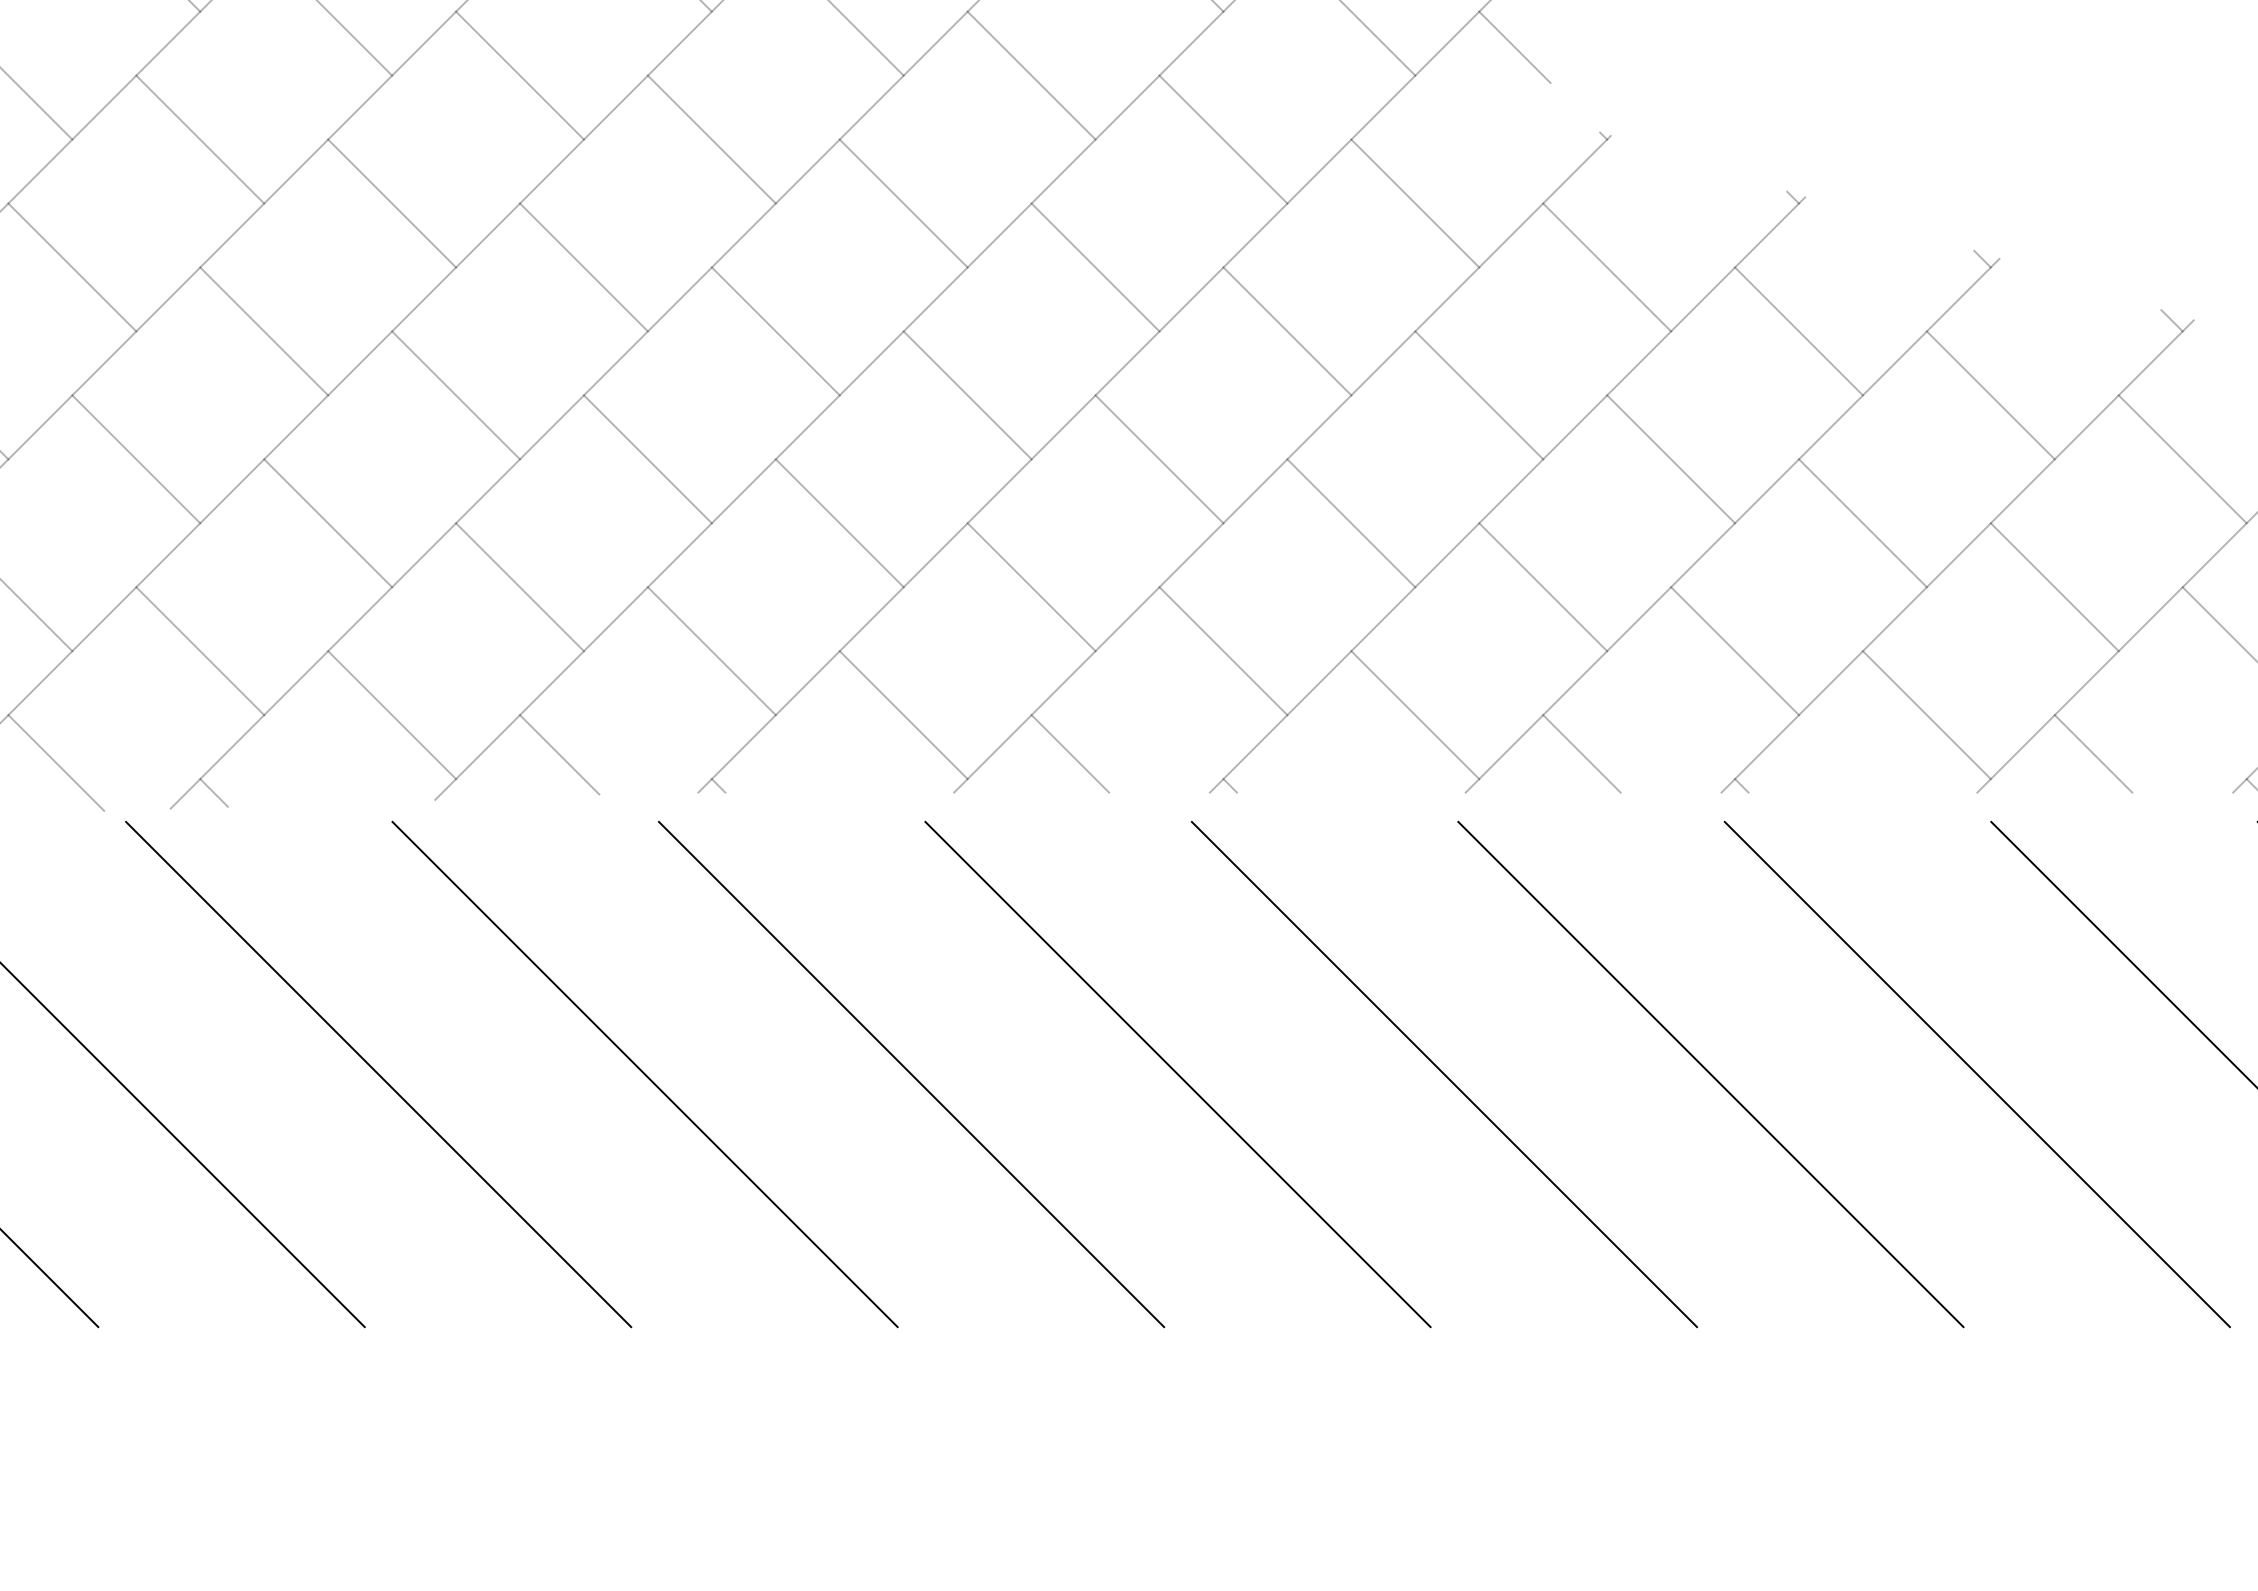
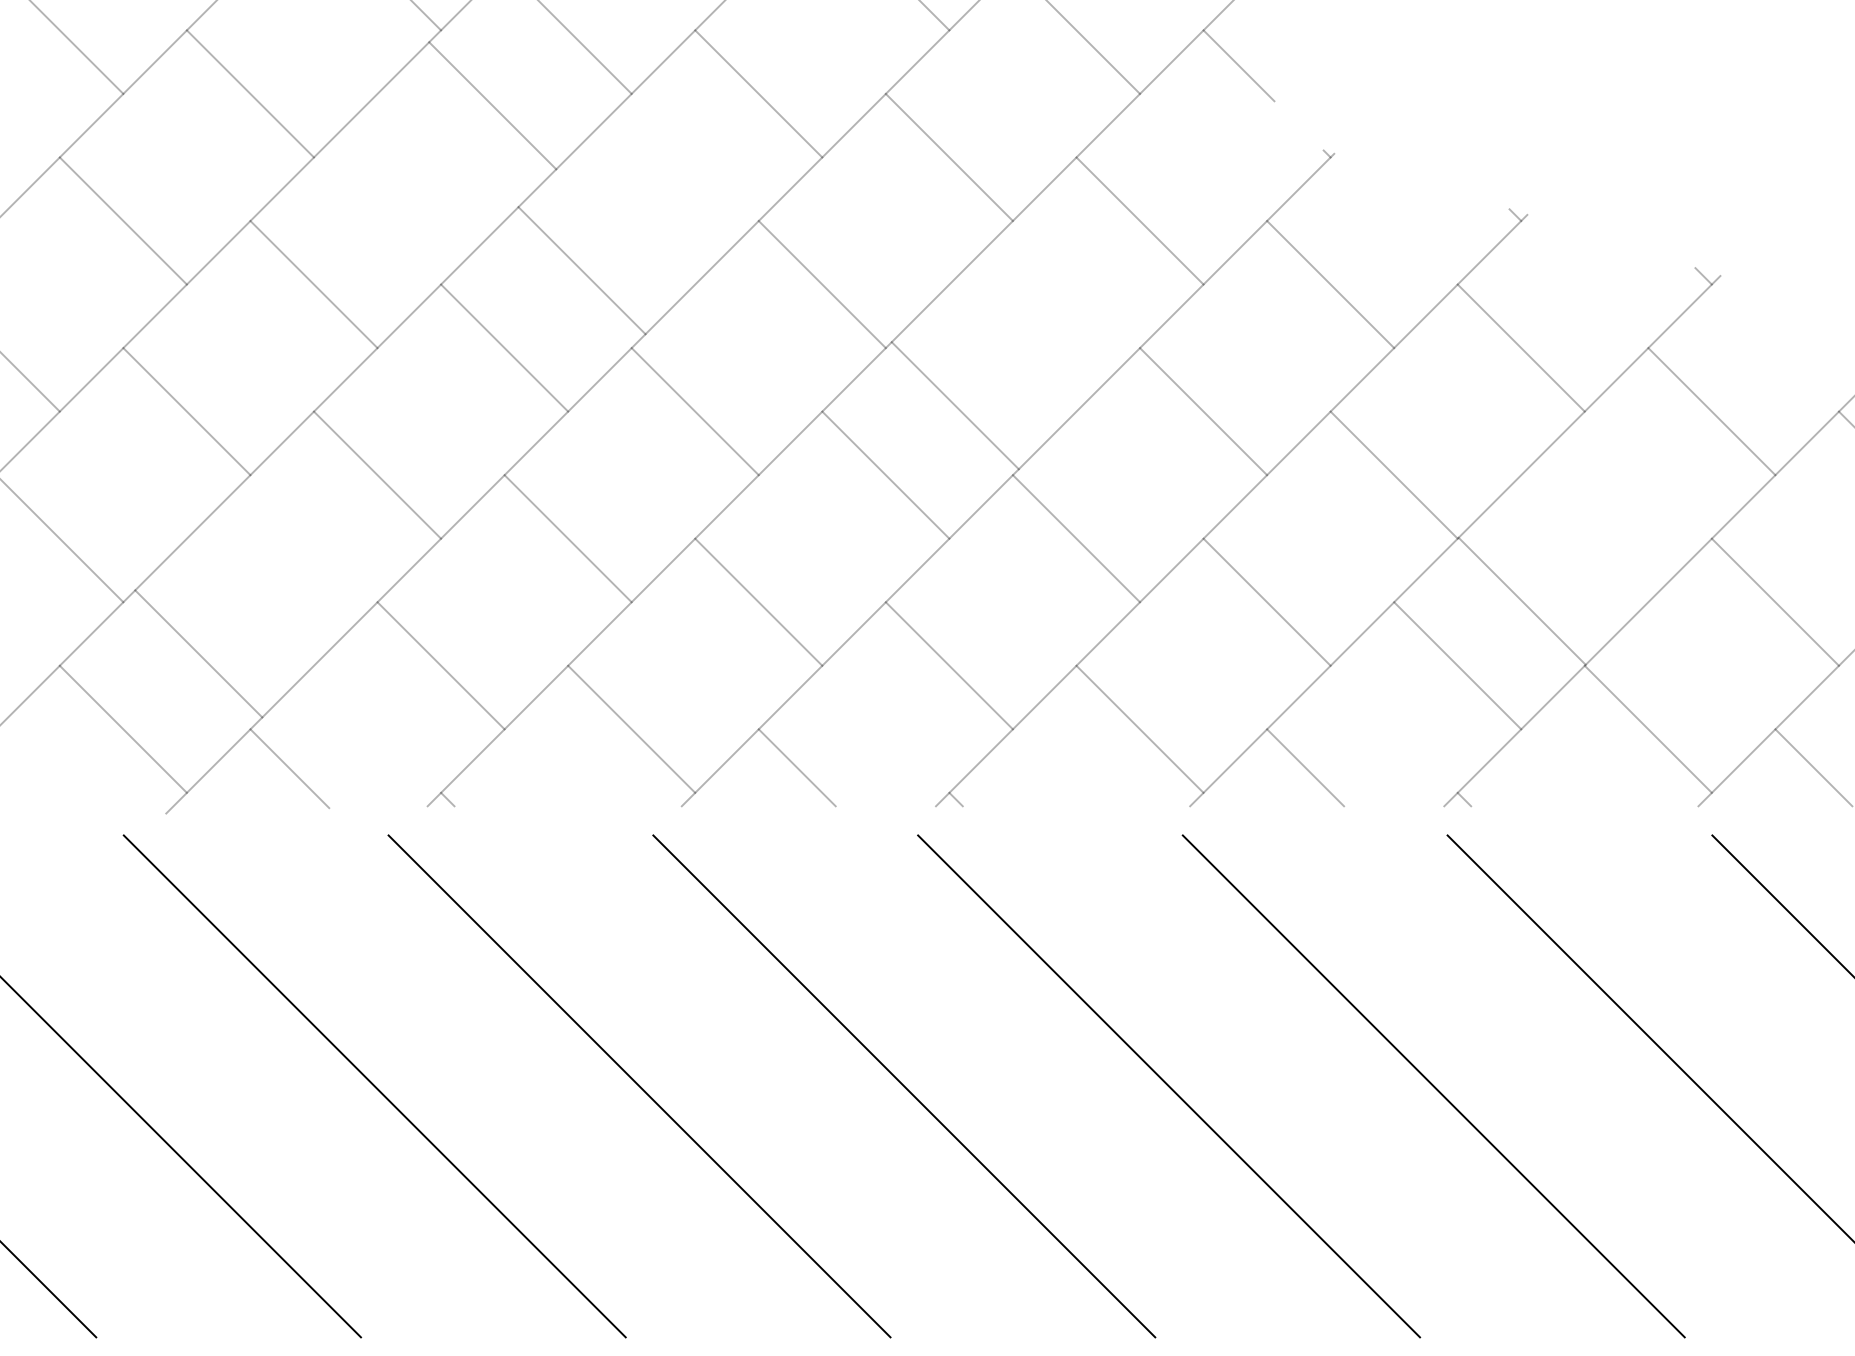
line: (711, 139) -> (492, 105), moved
line: (903, 203) -> (581, 270), moved
line: (1287, 331) -> (955, 405), moved
line: (1862, 523) -> (1521, 601), moved
line: (519, 587) -> (198, 654), moved

